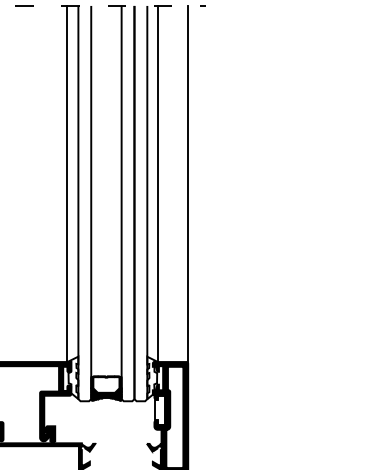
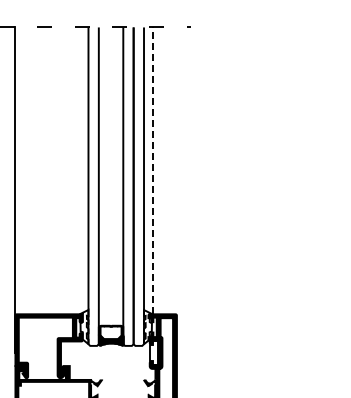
line: (67, 183) -> (79, 170), removed
line: (157, 183) -> (152, 170), solid -> dashed
line: (187, 193) -> (176, 178), removed

